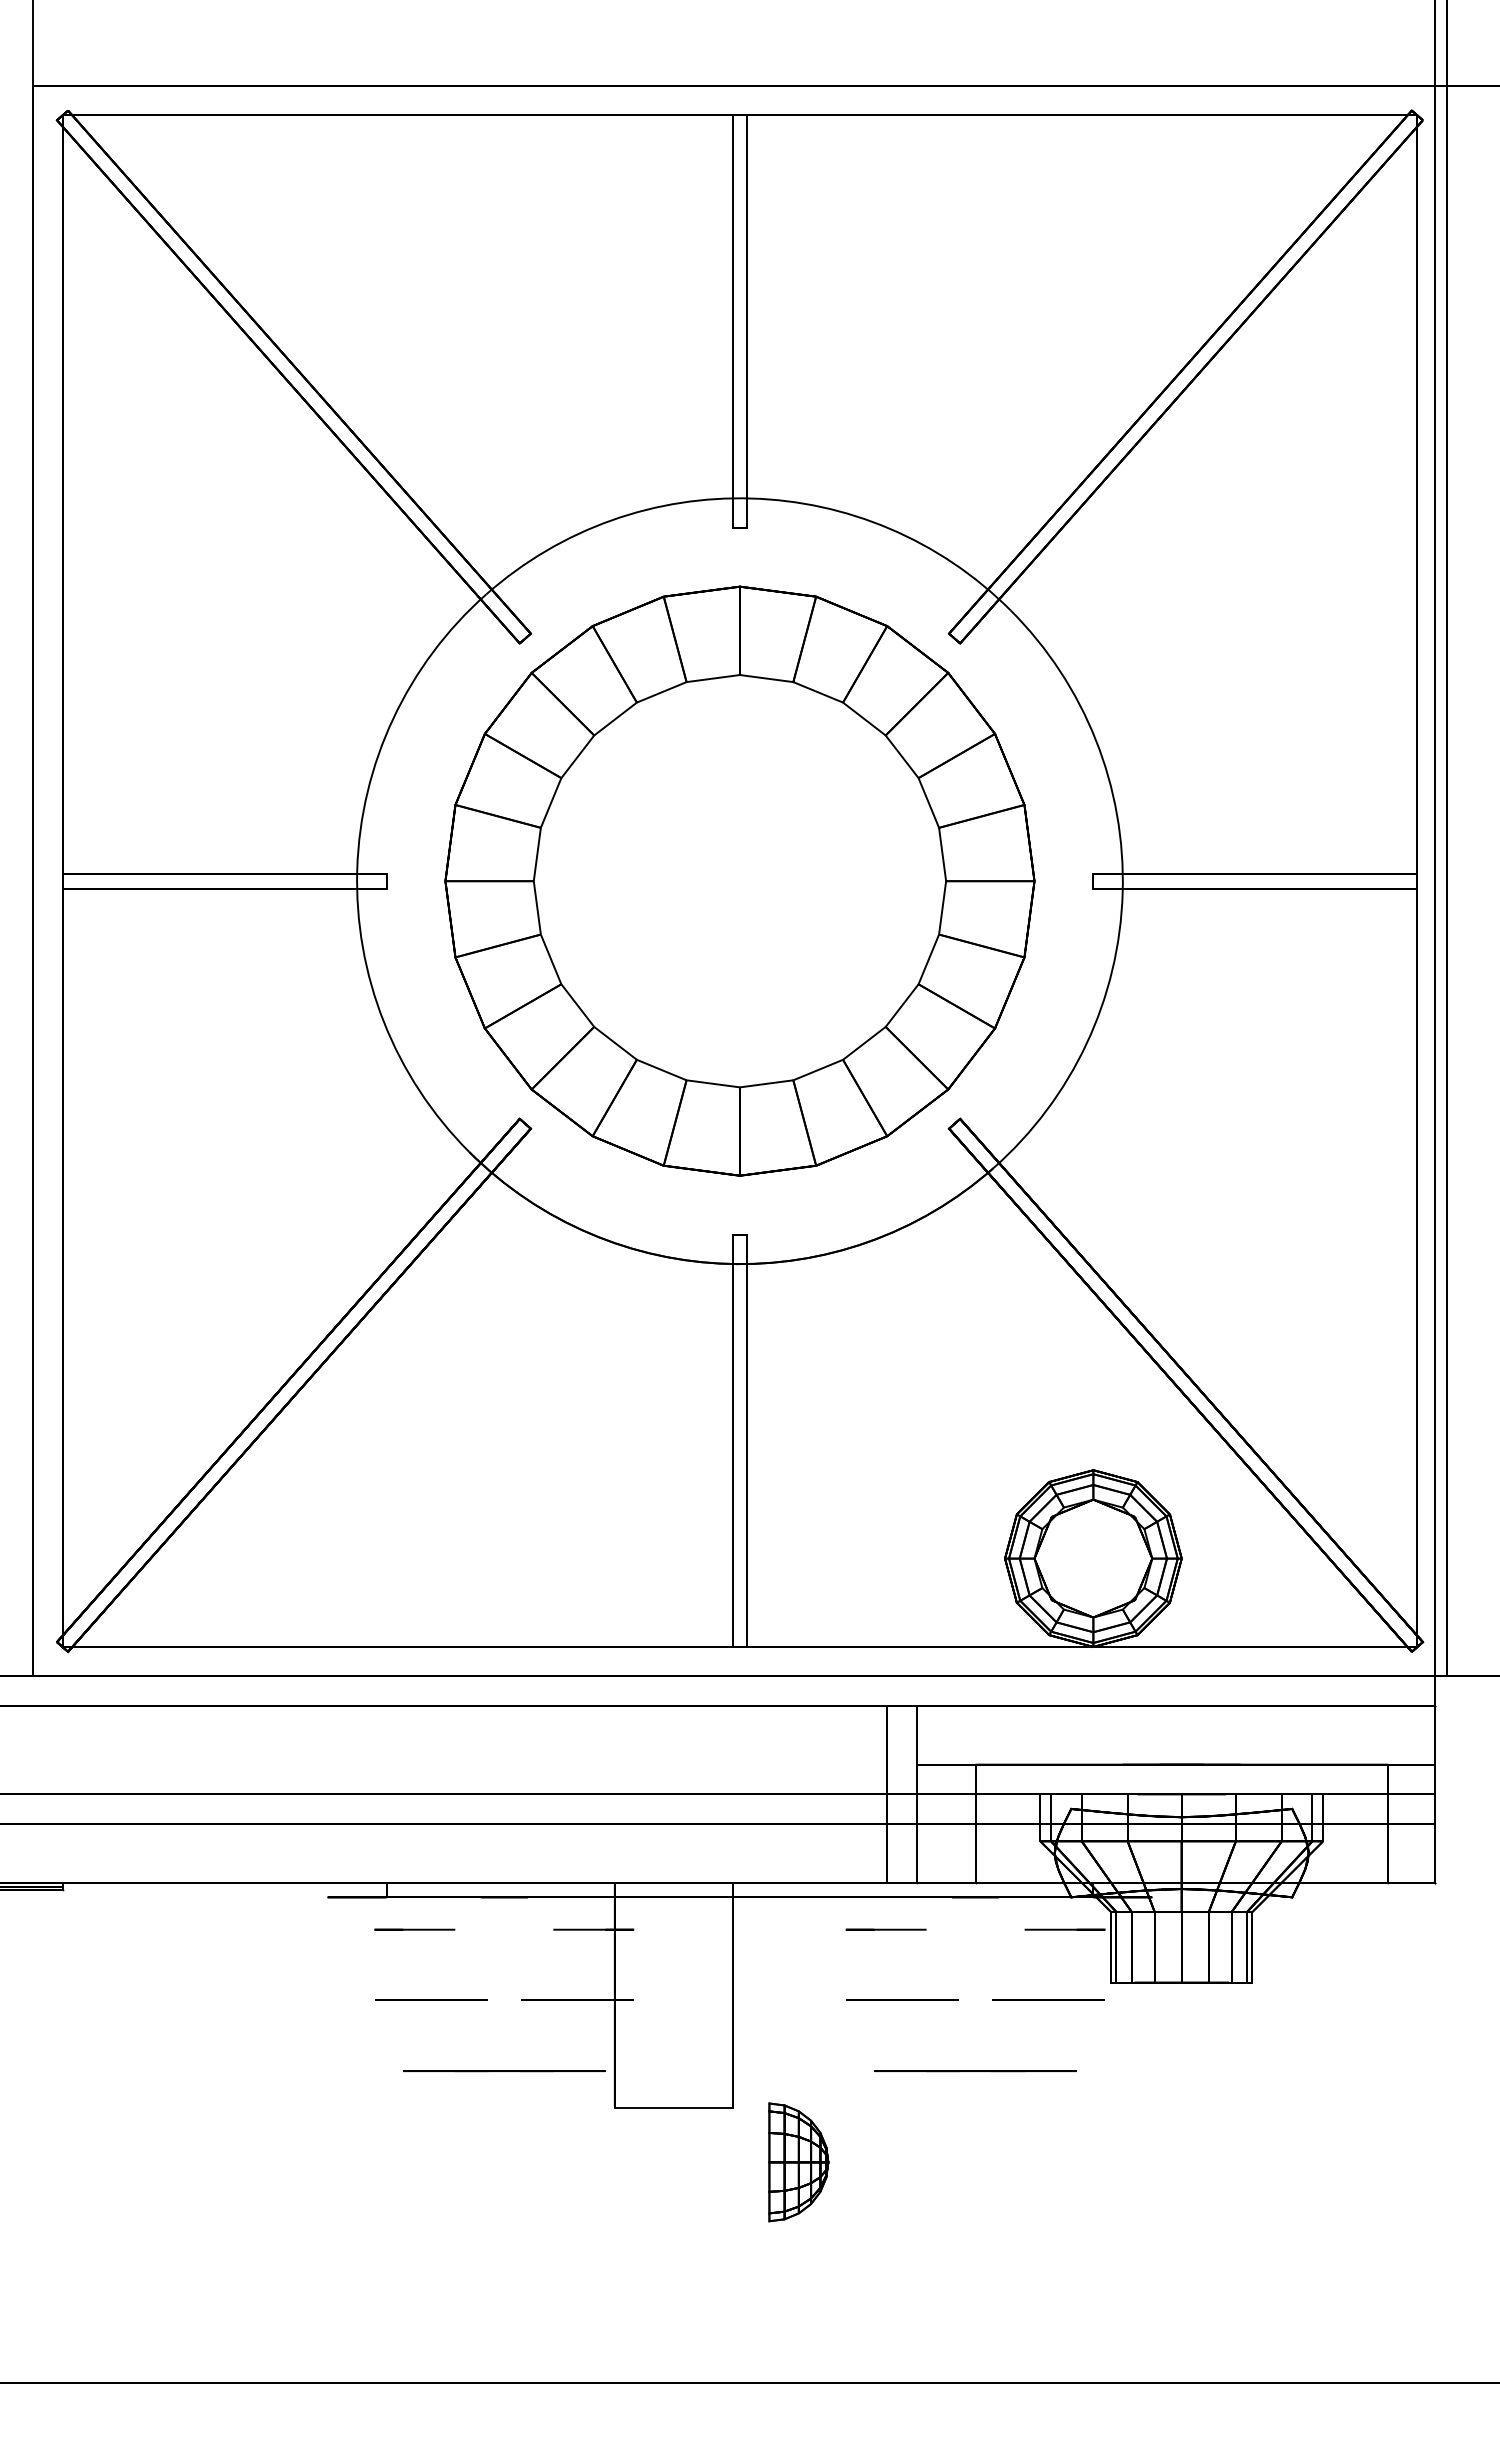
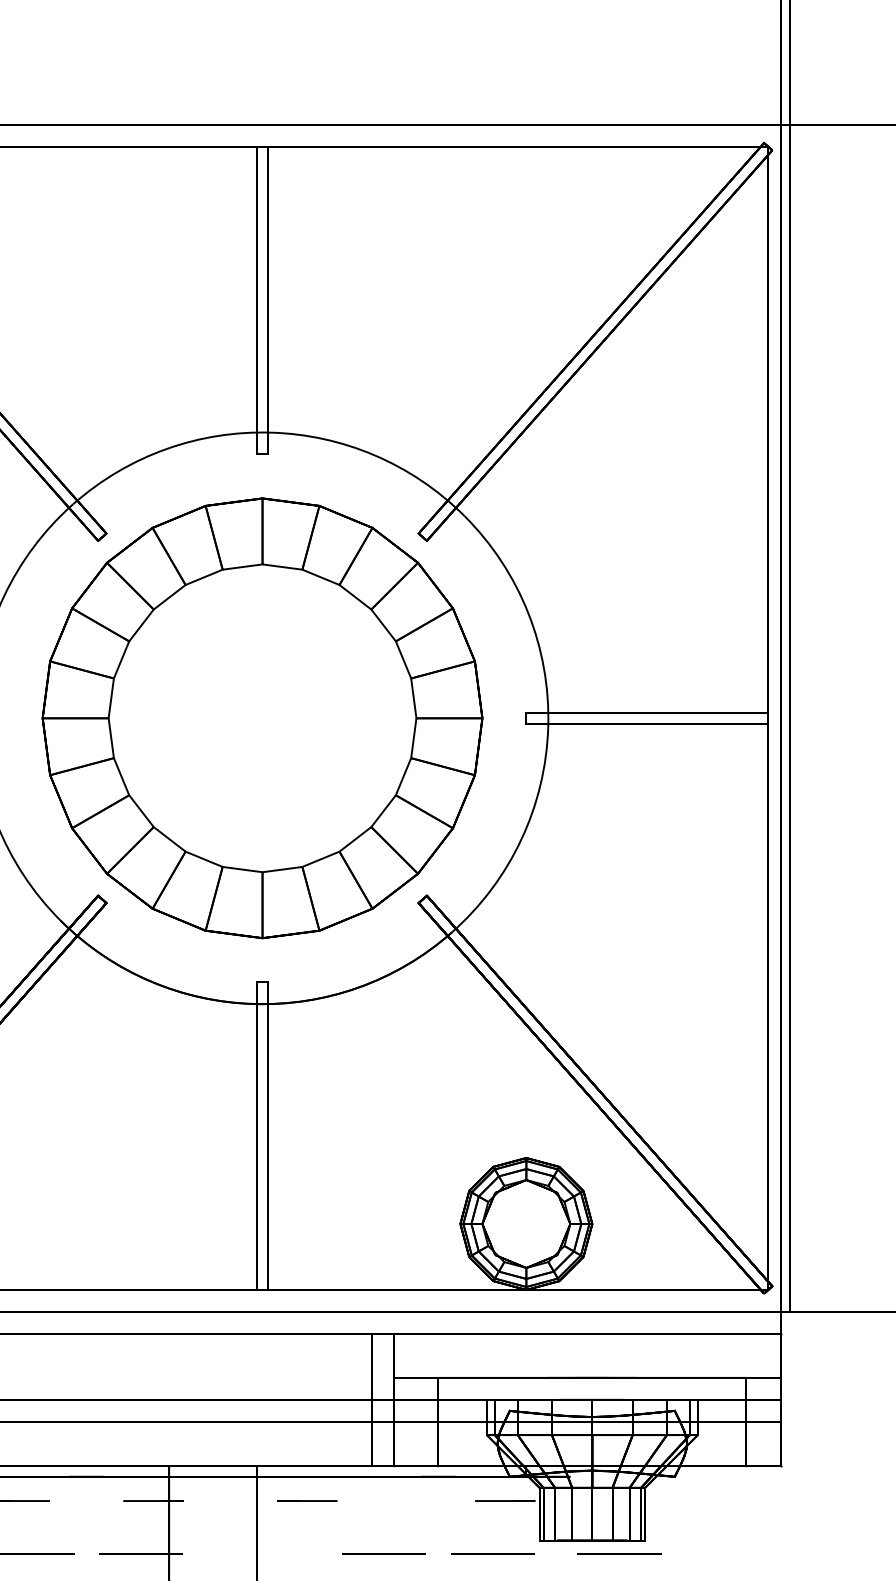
line: (885, 1929) -> (306, 1500), moved
line: (1218, 1999) -> (619, 1553), added

